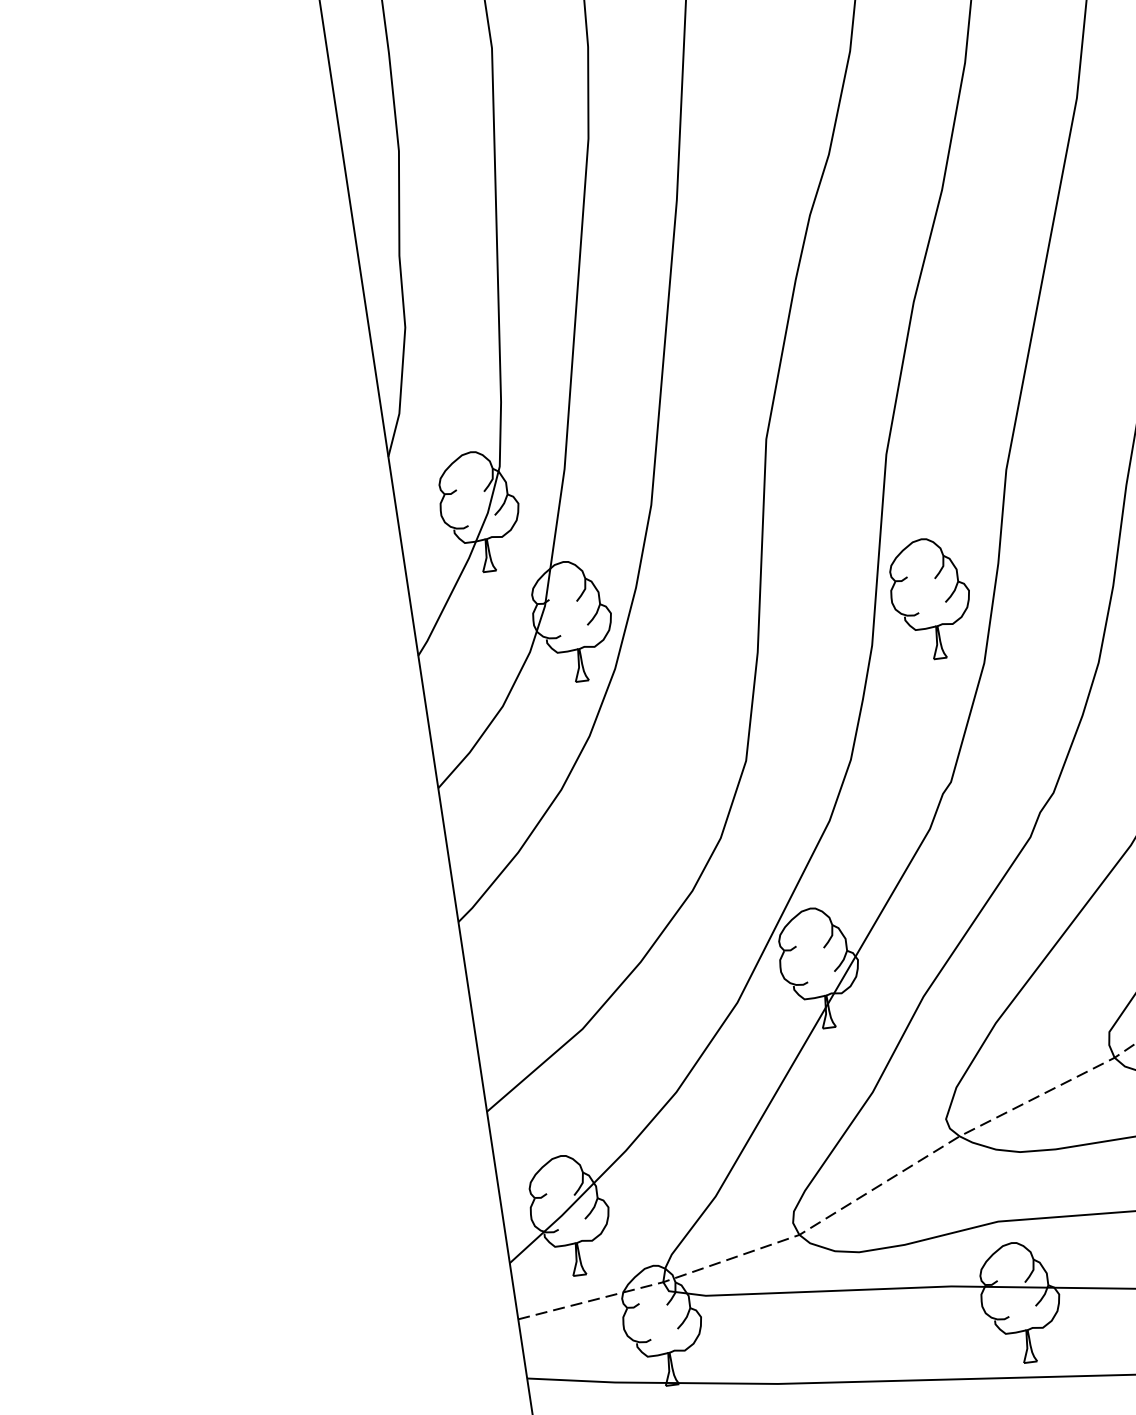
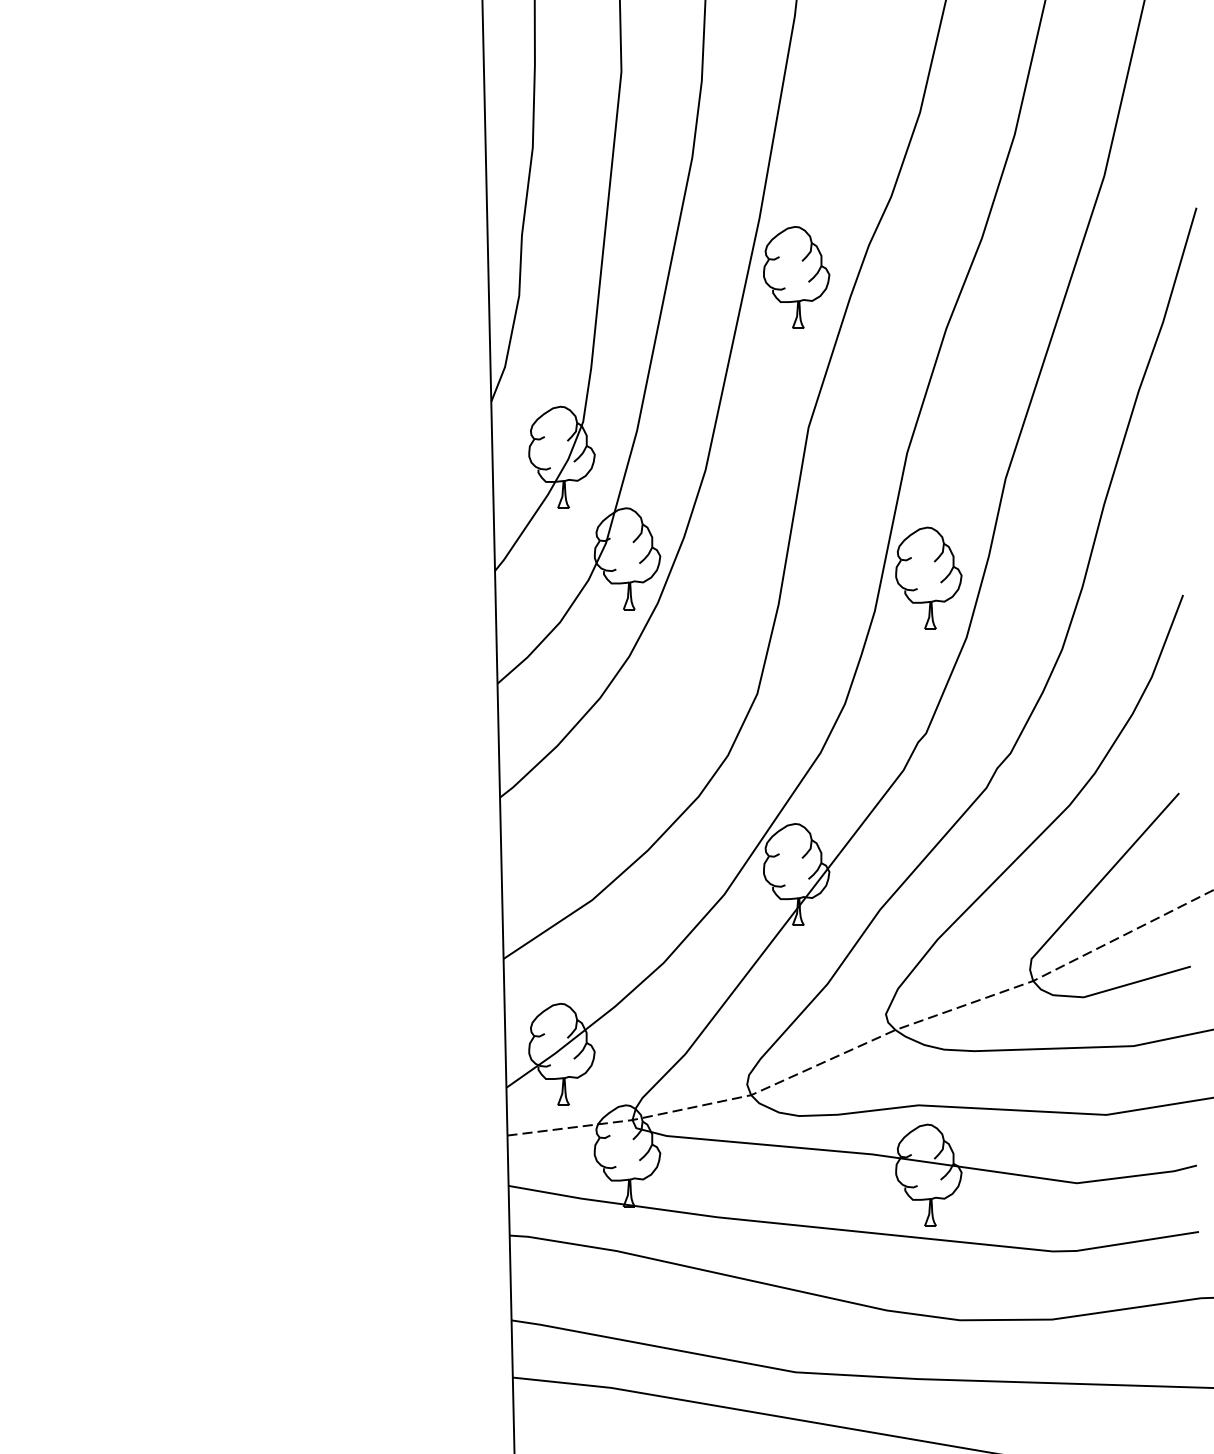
part: (729, 264) -> (796, 277), added

